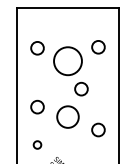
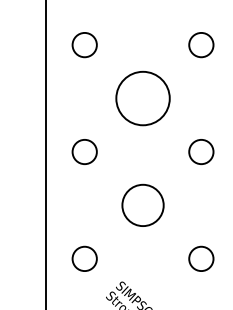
circle: (98, 47) -> (201, 45), moved
circle: (37, 48) -> (84, 45), moved
circle: (81, 88) -> (201, 150), moved
circle: (37, 106) -> (84, 150), moved
circle: (98, 129) -> (201, 257), moved
circle: (37, 144) -> (84, 257), size x1.67

